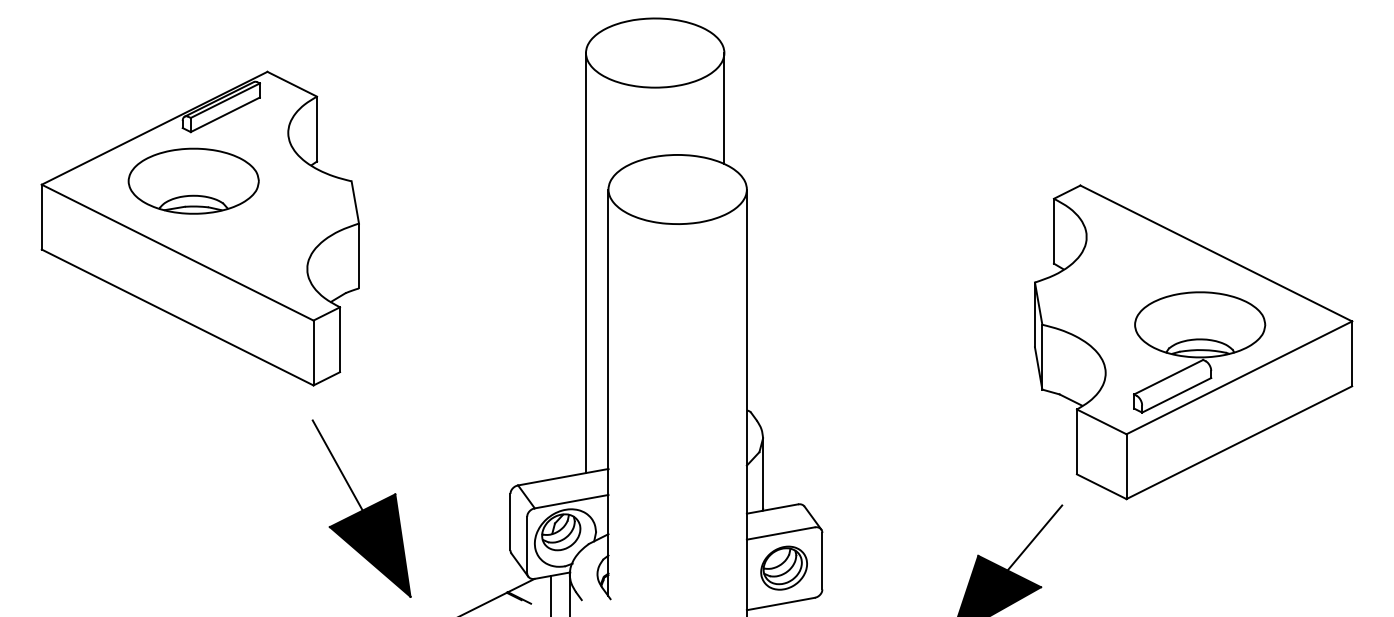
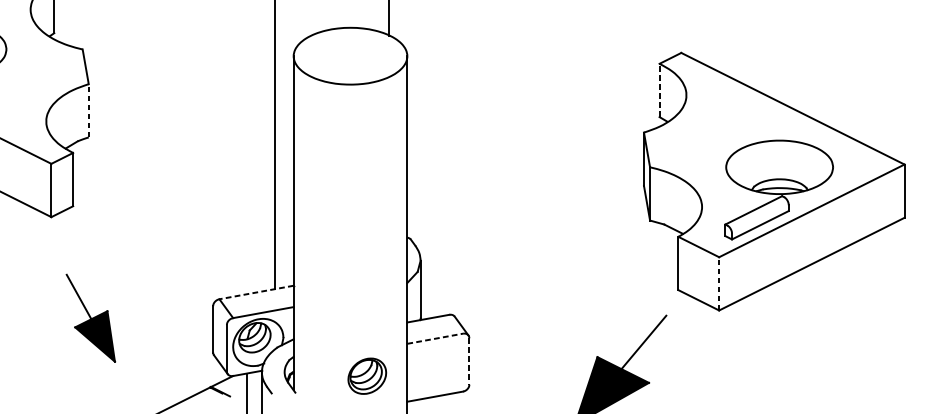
line: (1053, 230) -> (659, 89), solid -> dashed
line: (359, 255) -> (89, 110), solid -> dashed
line: (1126, 466) -> (719, 283), solid -> dashed
line: (563, 477) -> (256, 292), solid -> dashed
part: (361, 508) -> (90, 318), size x0.6
line: (781, 533) -> (435, 338), solid -> dashed
line: (822, 561) -> (469, 361), solid -> dashed
part: (783, 567) -> (366, 375), moved

